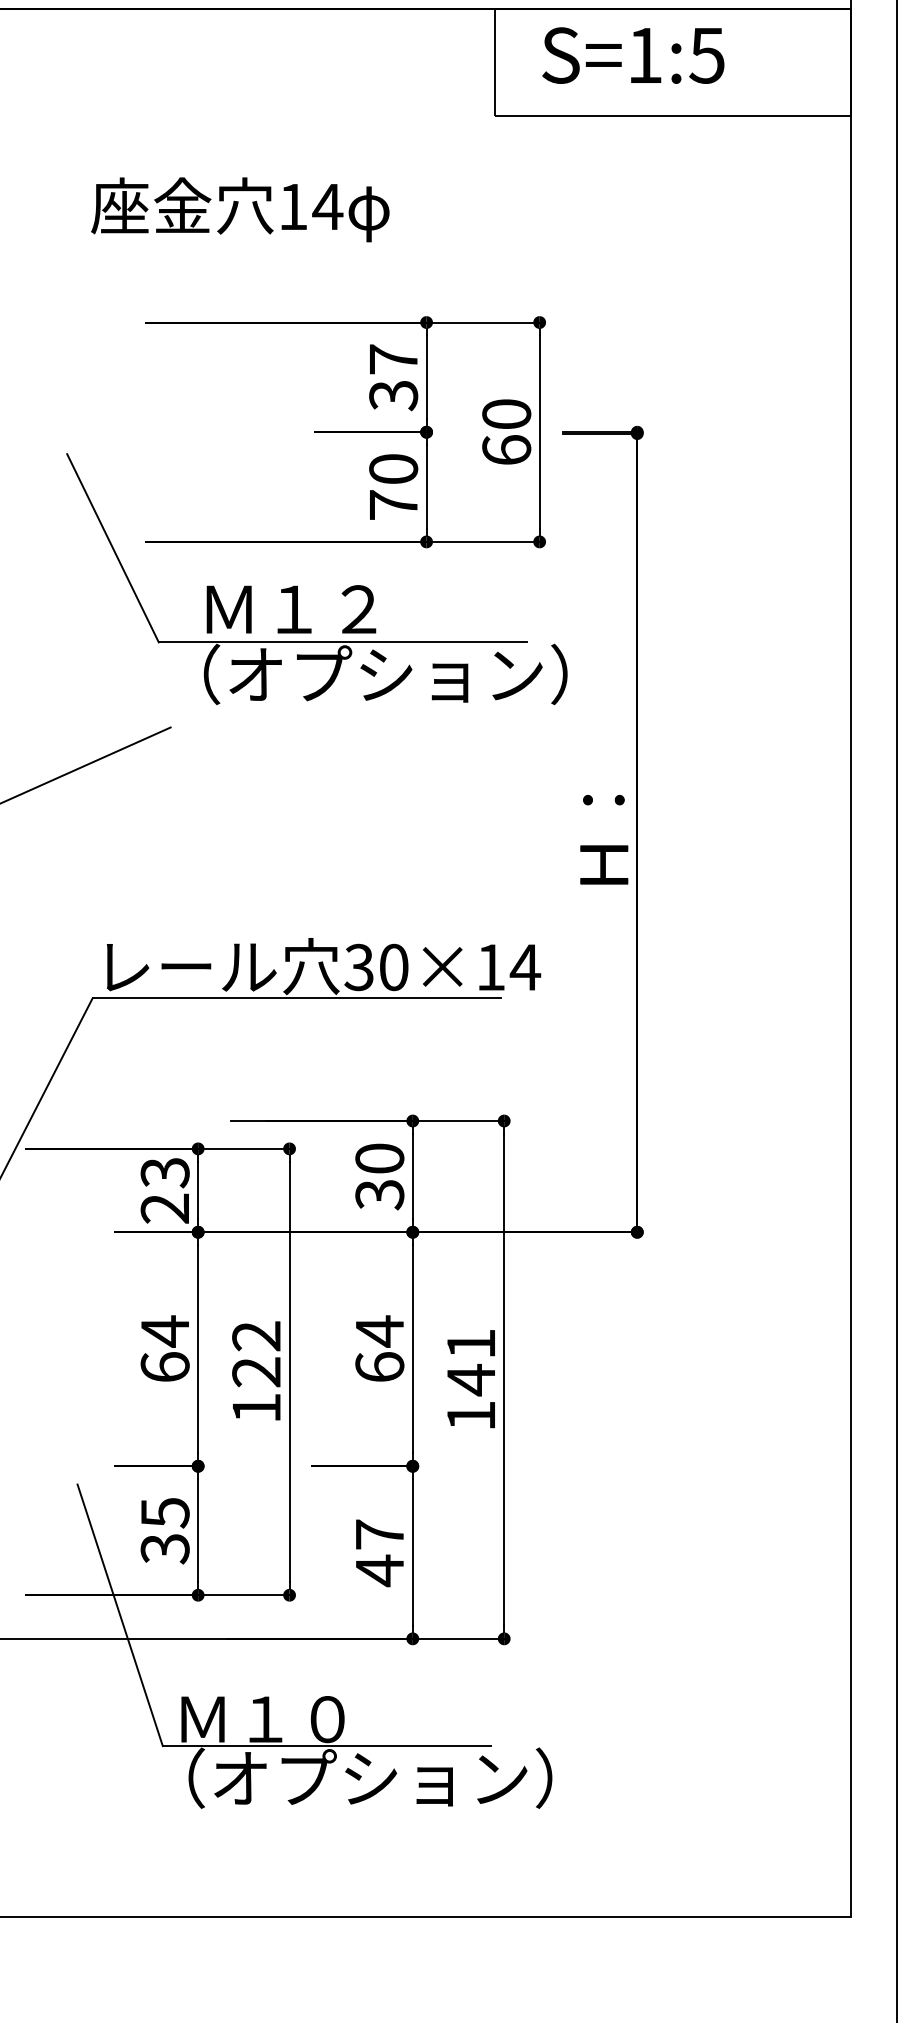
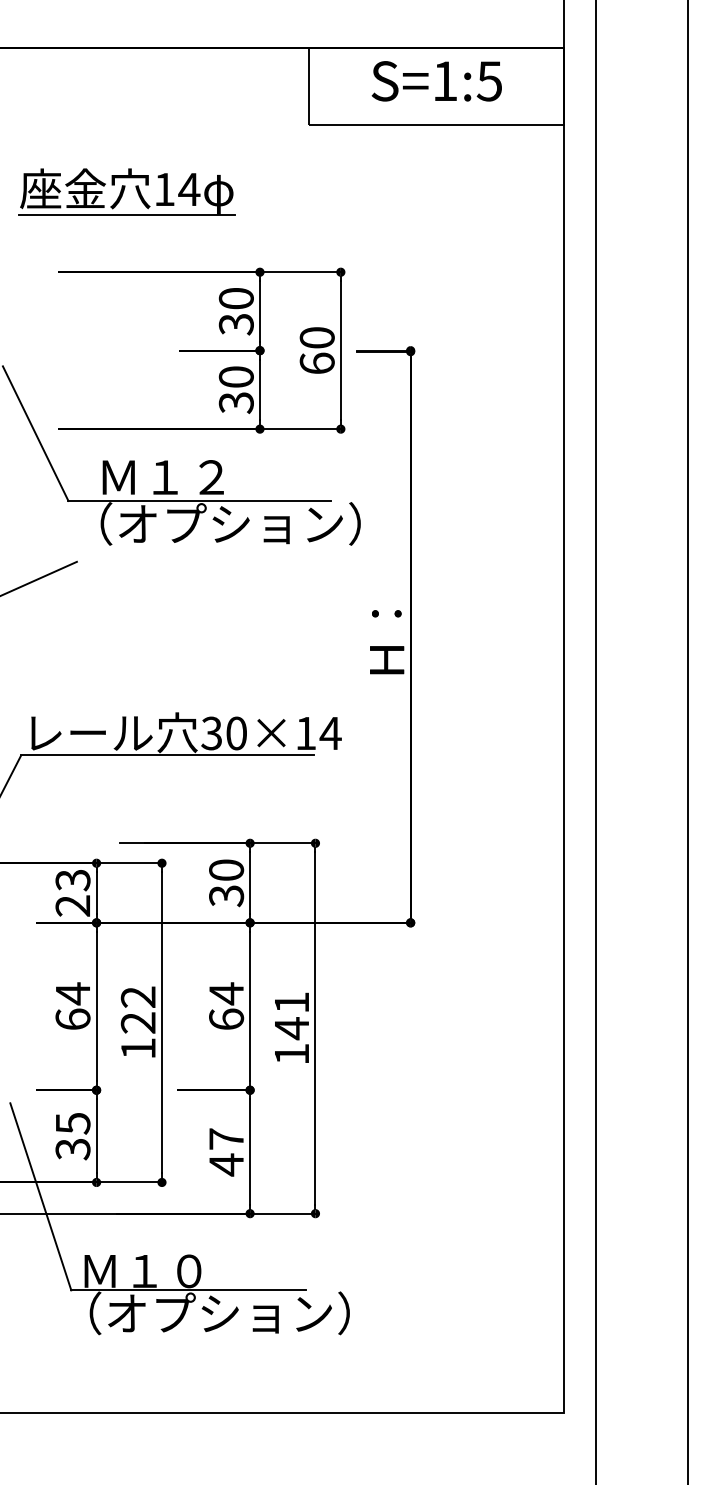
text: (632, 55) -> (436, 81), moved
line: (239, 243) -> (126, 215), added
text: (392, 359) -> (235, 298), 37 -> 30
text: (392, 506) -> (235, 403), 70 -> 30

